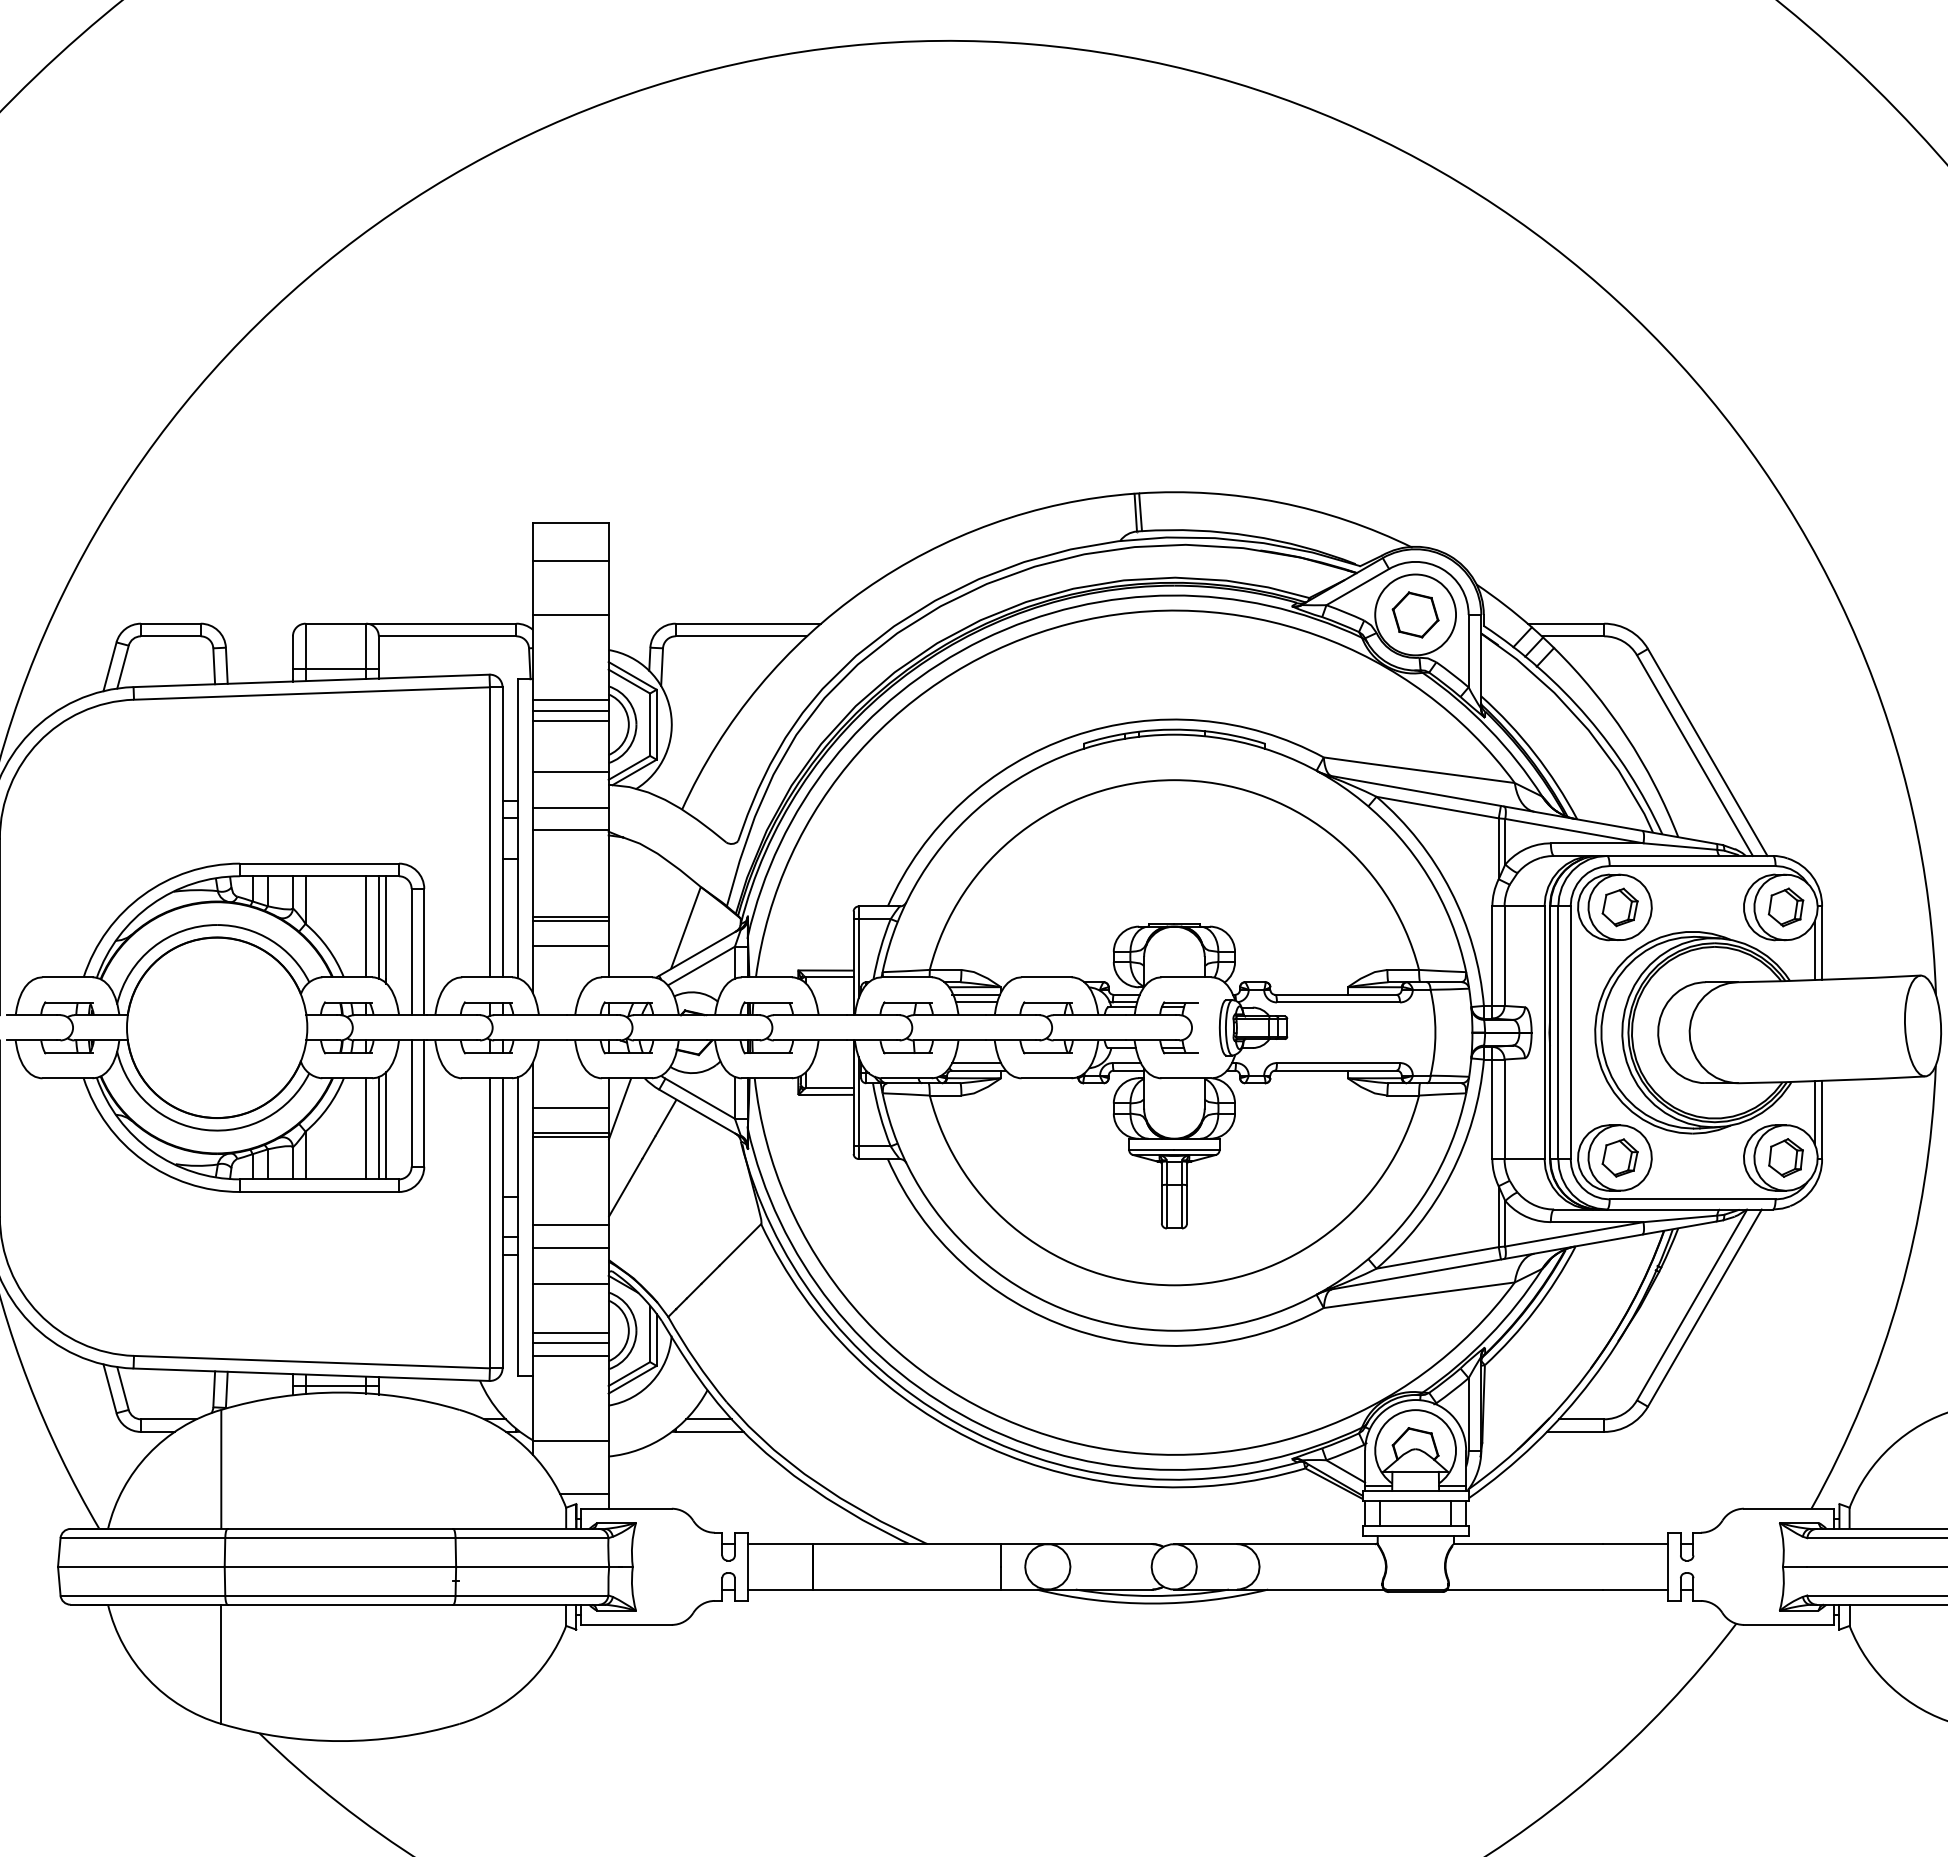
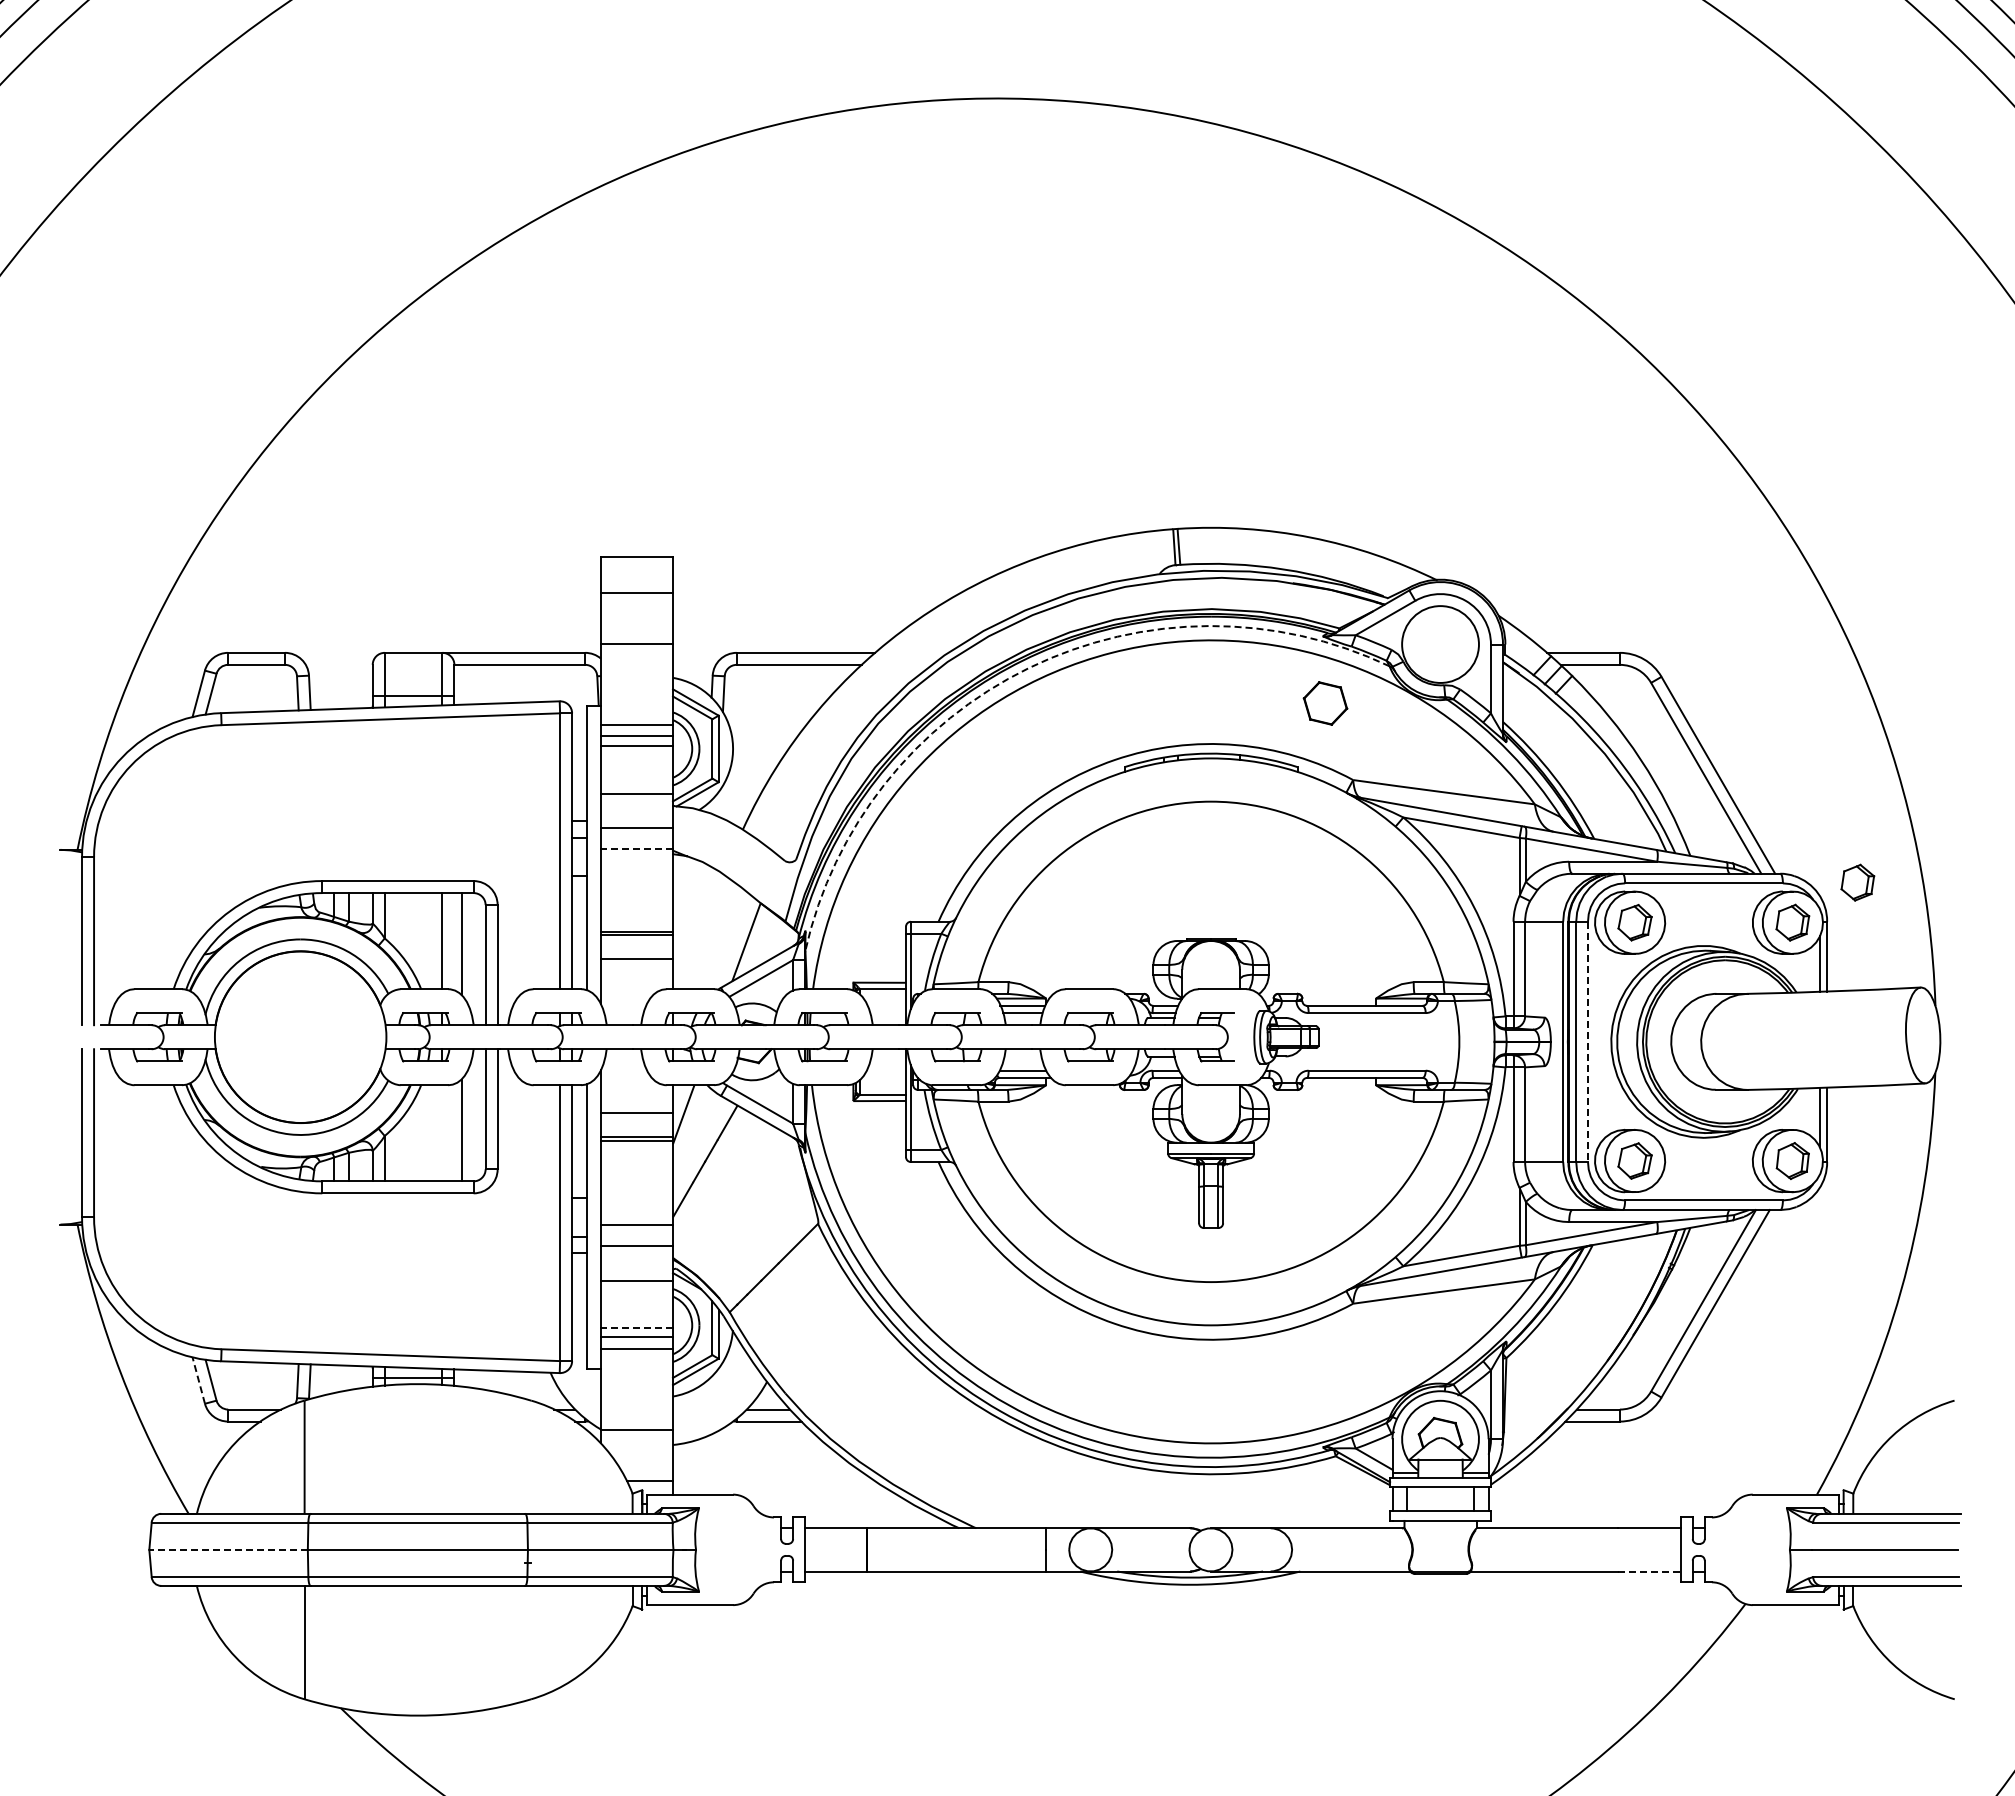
part: (1415, 614) -> (1325, 703), moved
arc: (983, 640) -> (1029, 668), solid -> dashed
line: (570, 830) -> (636, 849), solid -> dashed
part: (1854, 865) -> (1857, 882), added
line: (378, 927) -> (454, 941), removed
line: (1570, 1033) -> (1587, 1042), solid -> dashed
line: (378, 1128) -> (454, 1132), removed
line: (366, 1129) -> (442, 1133), removed
line: (570, 1333) -> (636, 1327), solid -> dashed
line: (109, 1388) -> (198, 1380), solid -> dashed
line: (141, 1566) -> (228, 1549), solid -> dashed
line: (1636, 1589) -> (1650, 1571), solid -> dashed

